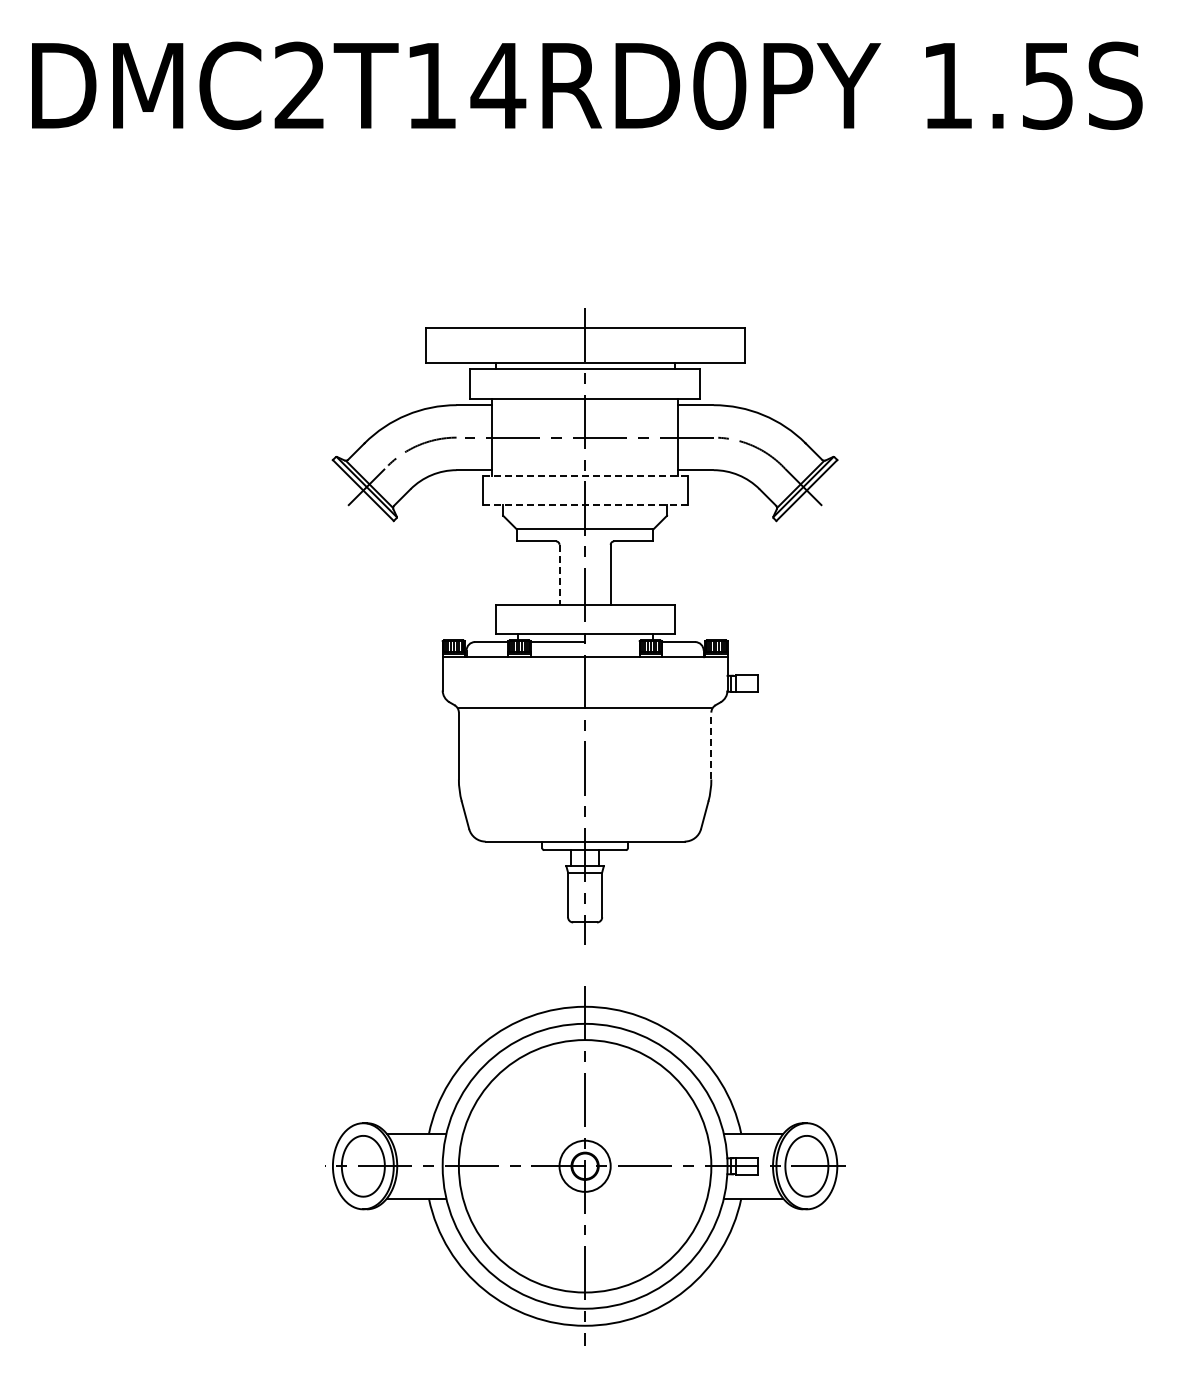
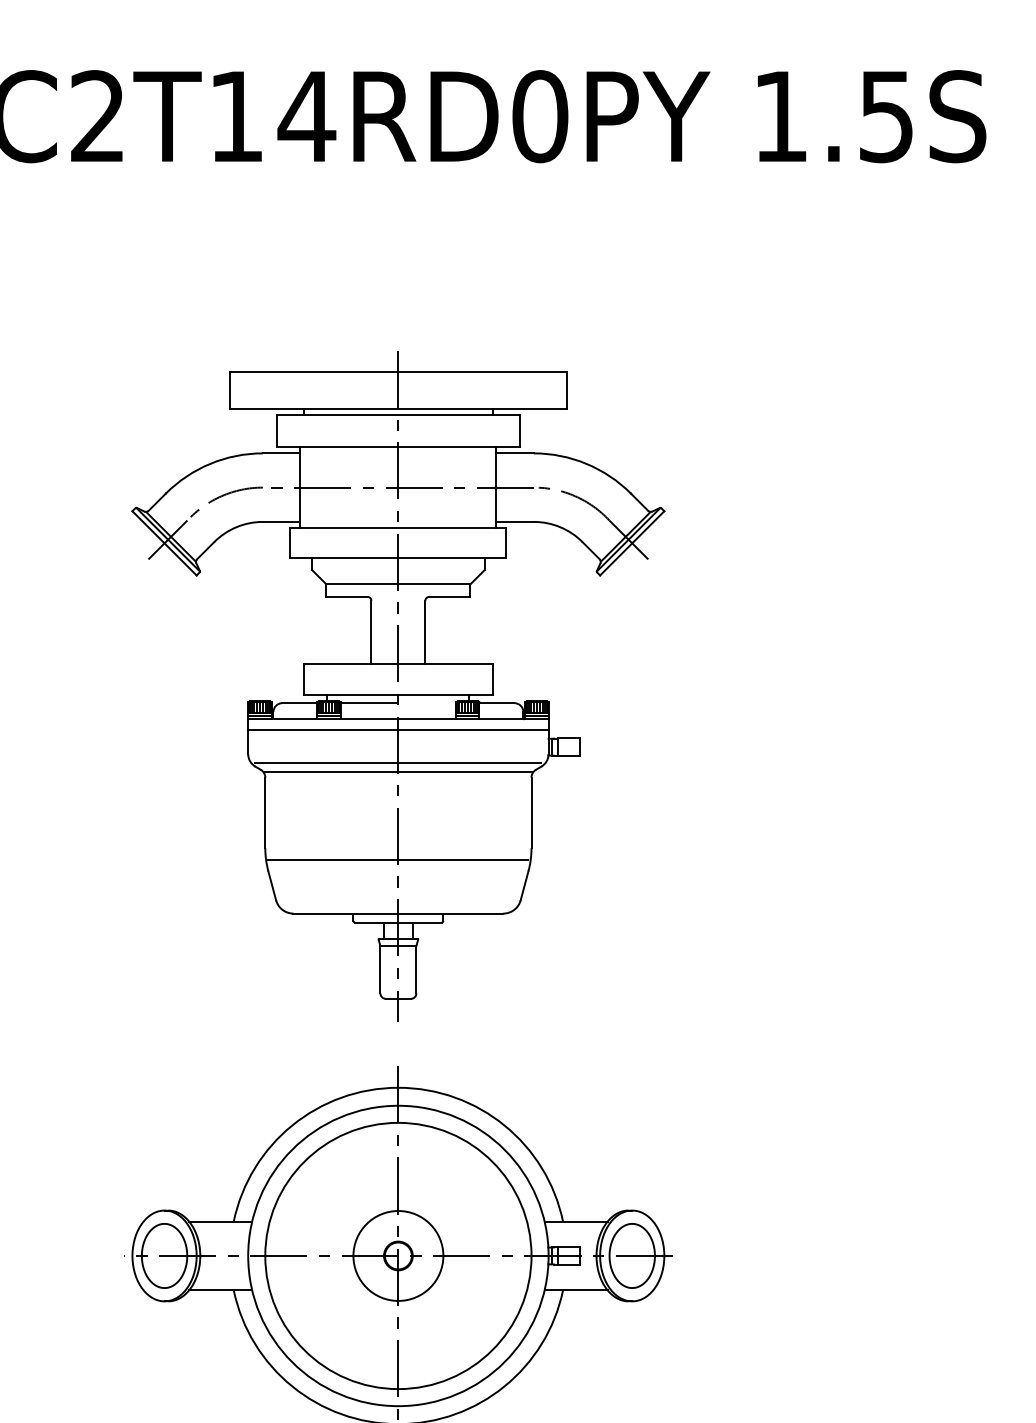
line: (585, 475) -> (398, 527), dashed -> solid
line: (585, 504) -> (398, 558), dashed -> solid
line: (559, 575) -> (371, 632), dashed -> solid
line: (584, 667) -> (397, 729), added
line: (584, 698) -> (397, 762), added
line: (711, 745) -> (531, 812), dashed -> solid
line: (584, 790) -> (397, 859), added
circle: (584, 1165) -> (397, 1255), size x1.67

